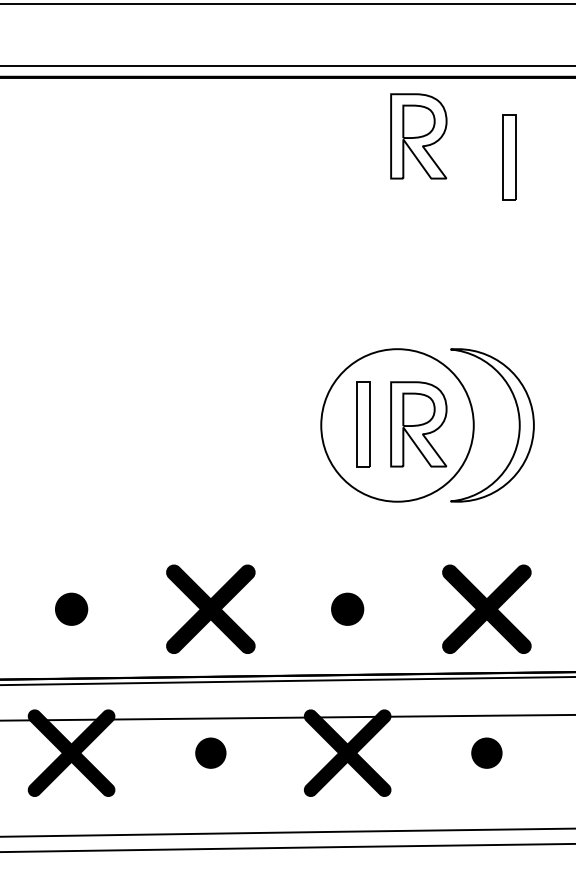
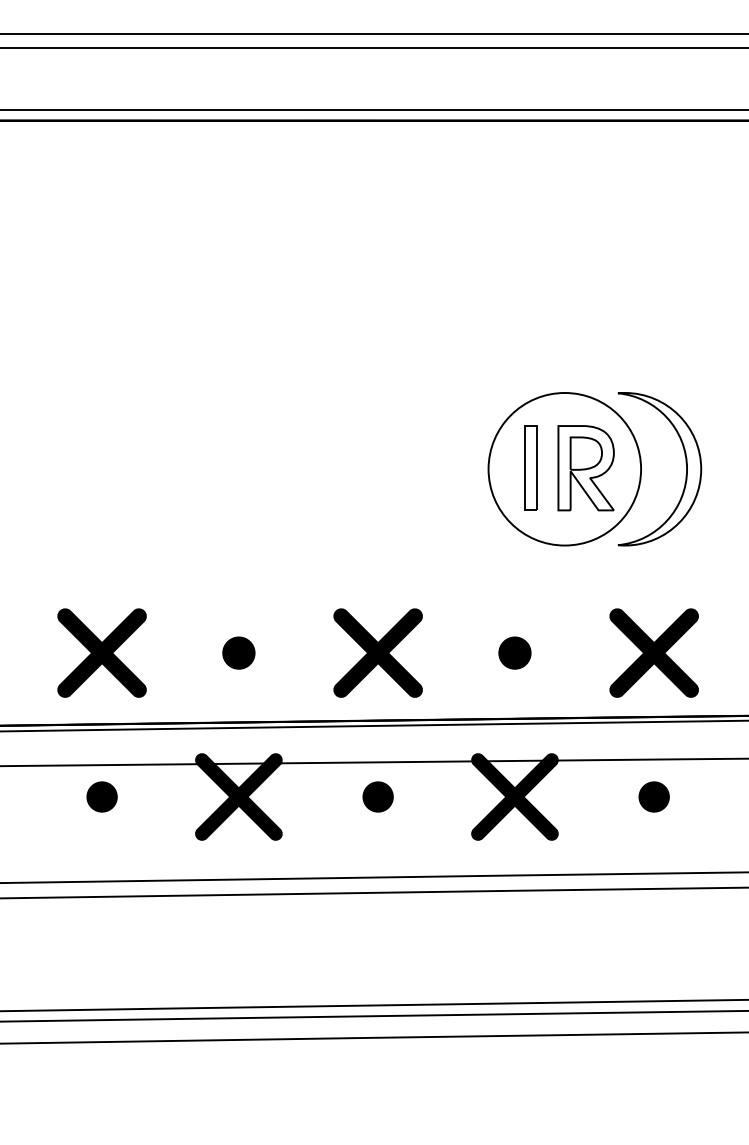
part: (418, 136) -> (585, 180), removed
part: (509, 156) -> (676, 200), removed

